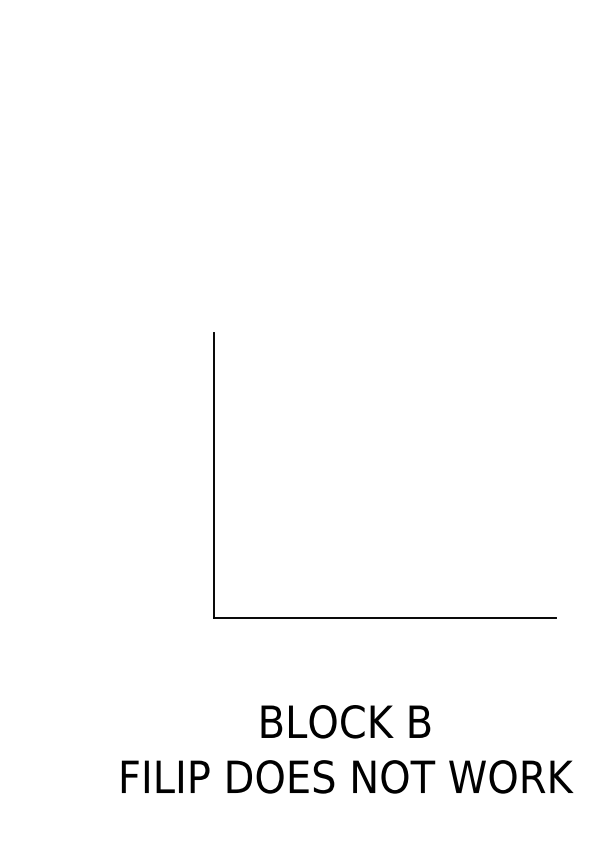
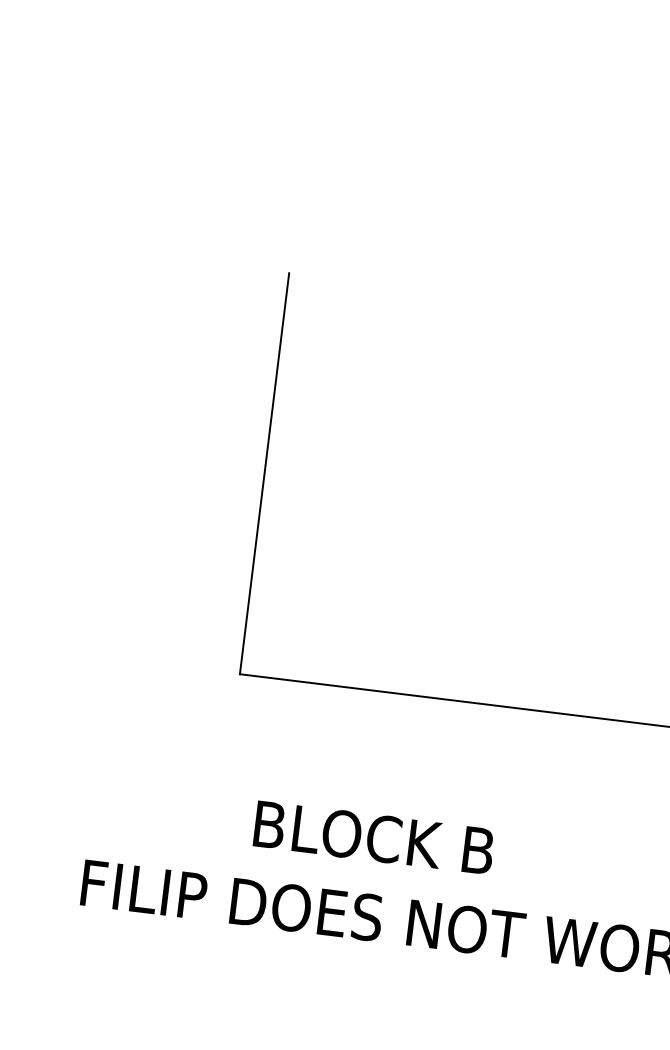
text: (345, 721) -> (373, 837), moved

